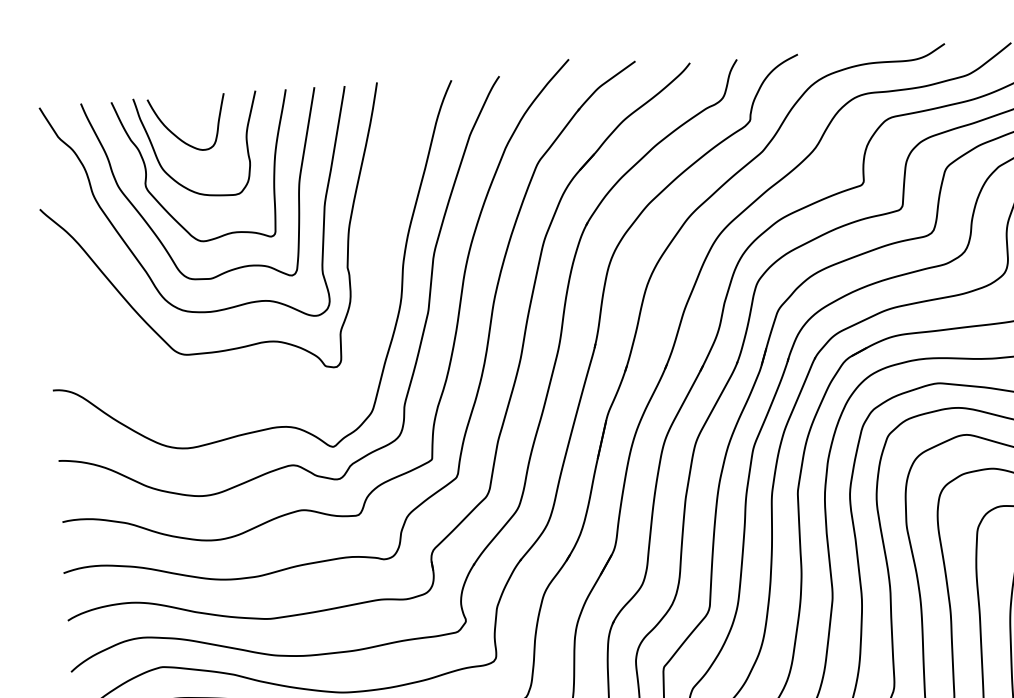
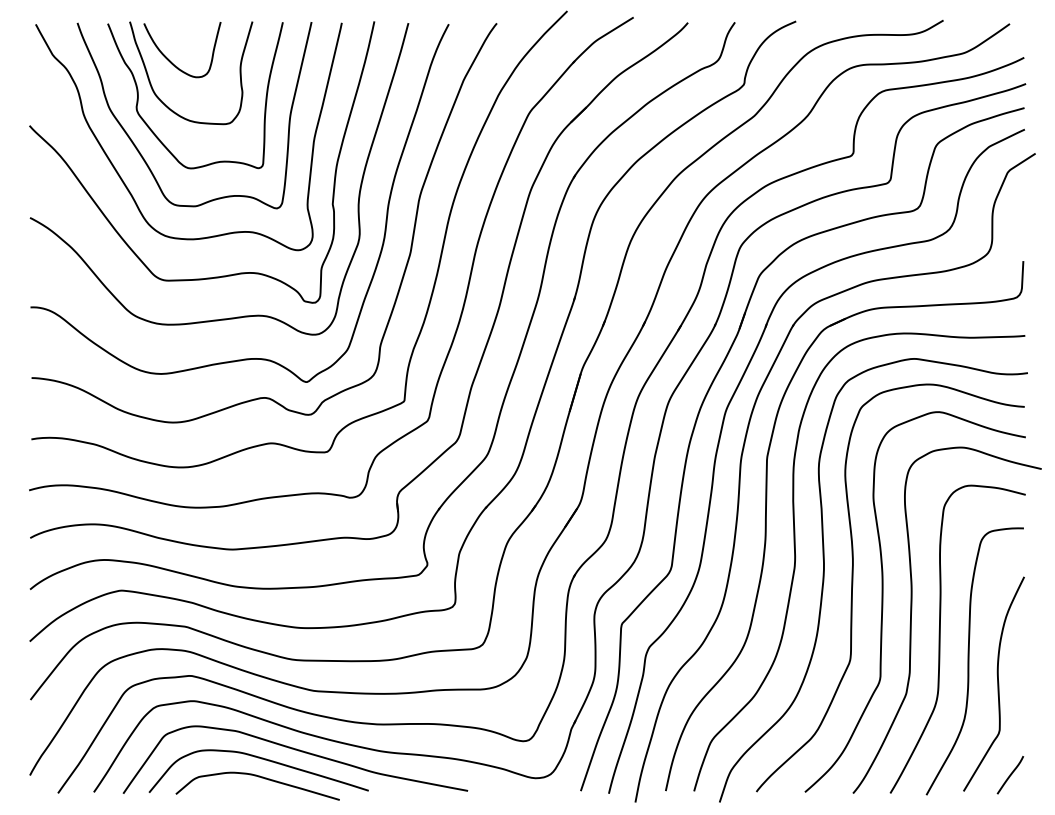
curve: (259, 385) -> (237, 316), added

